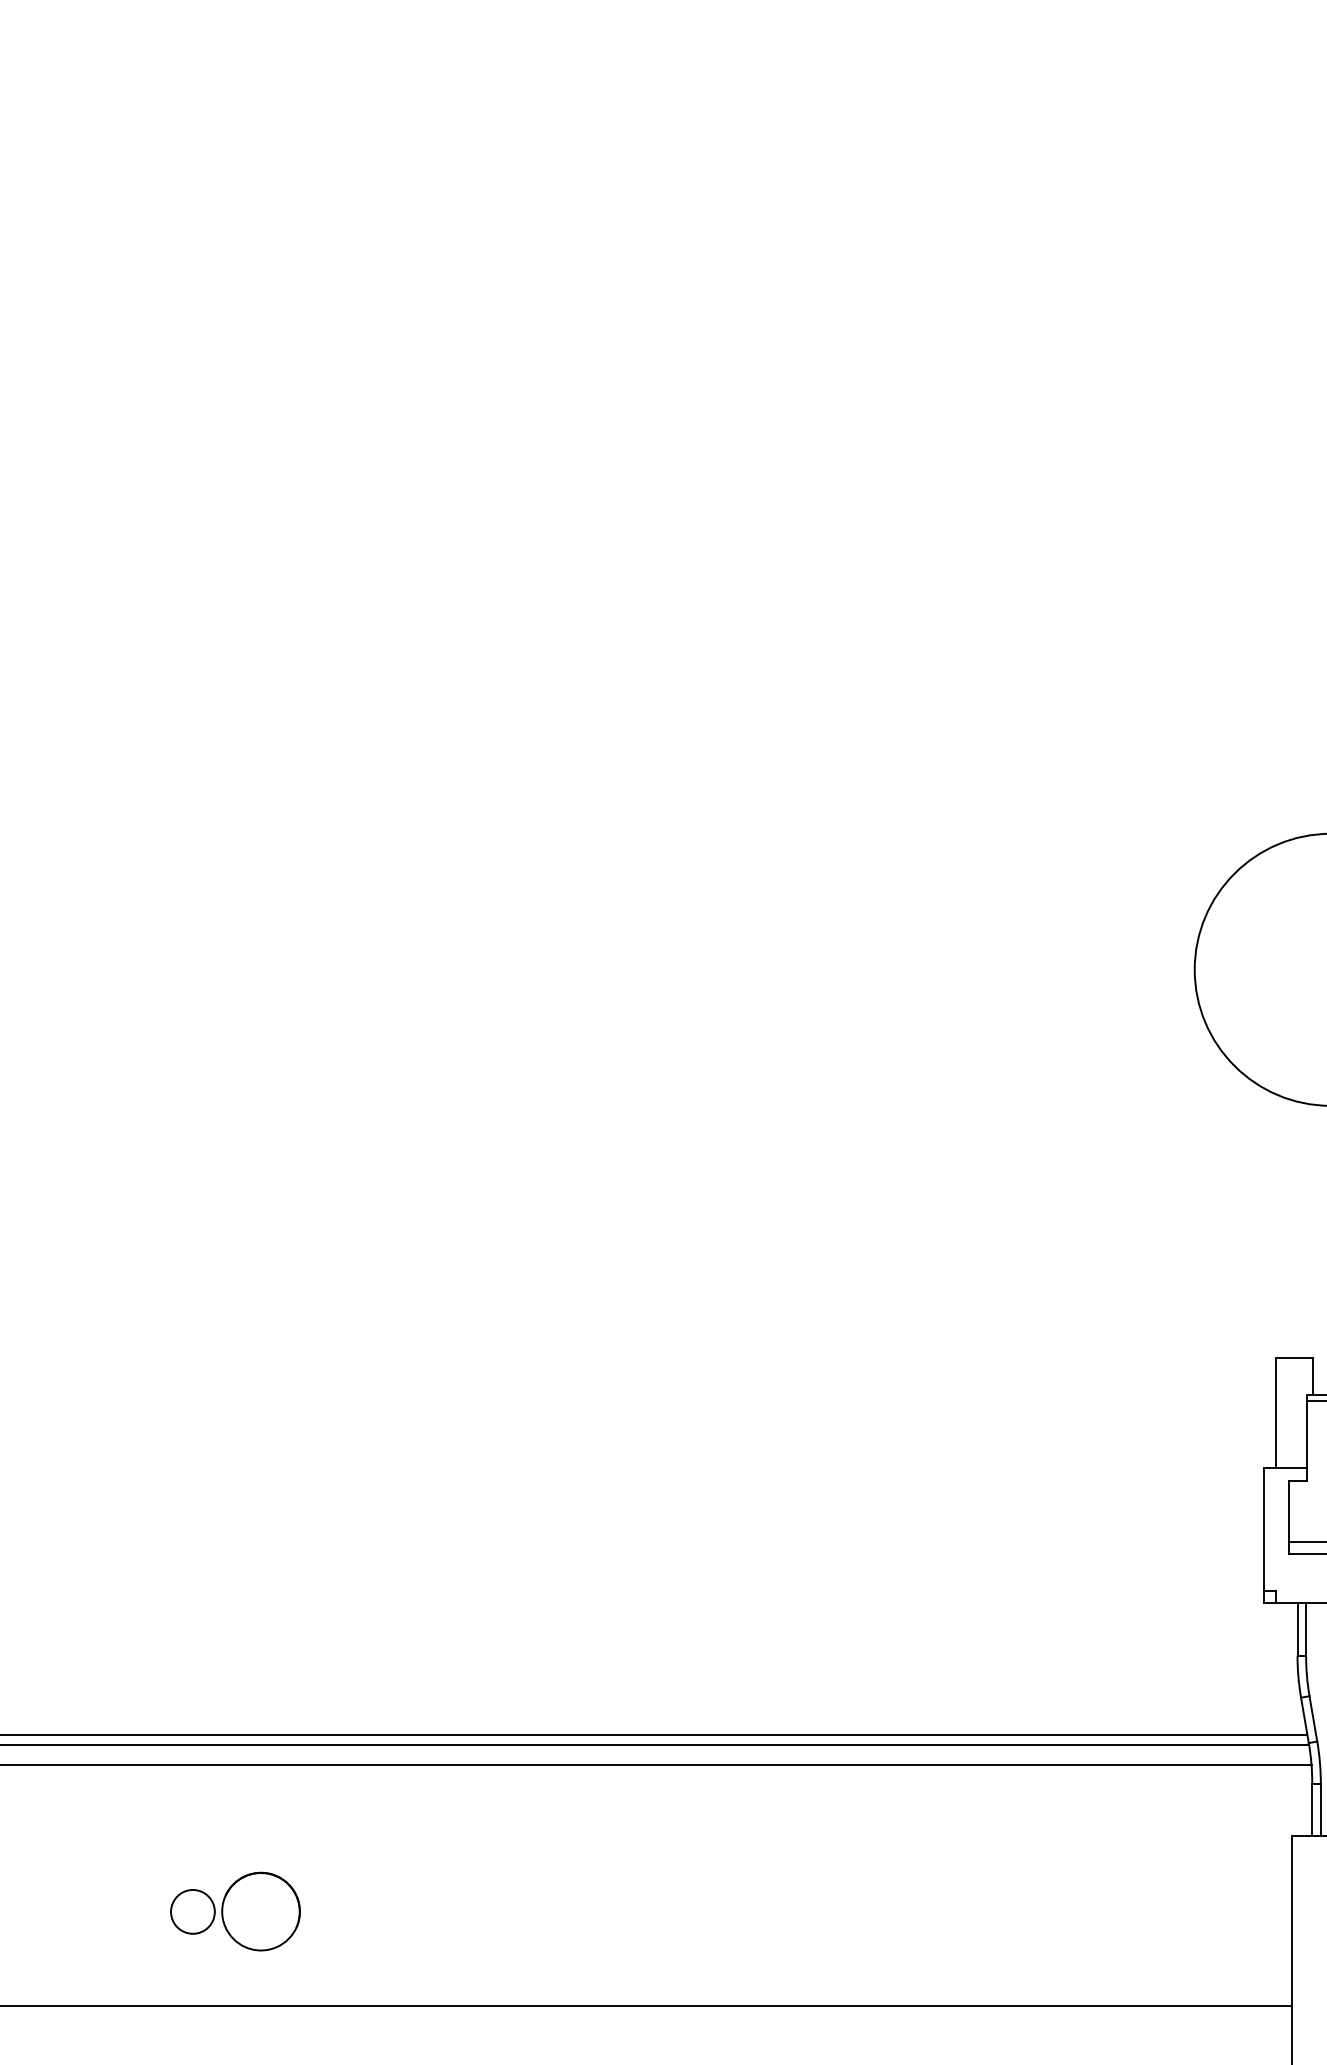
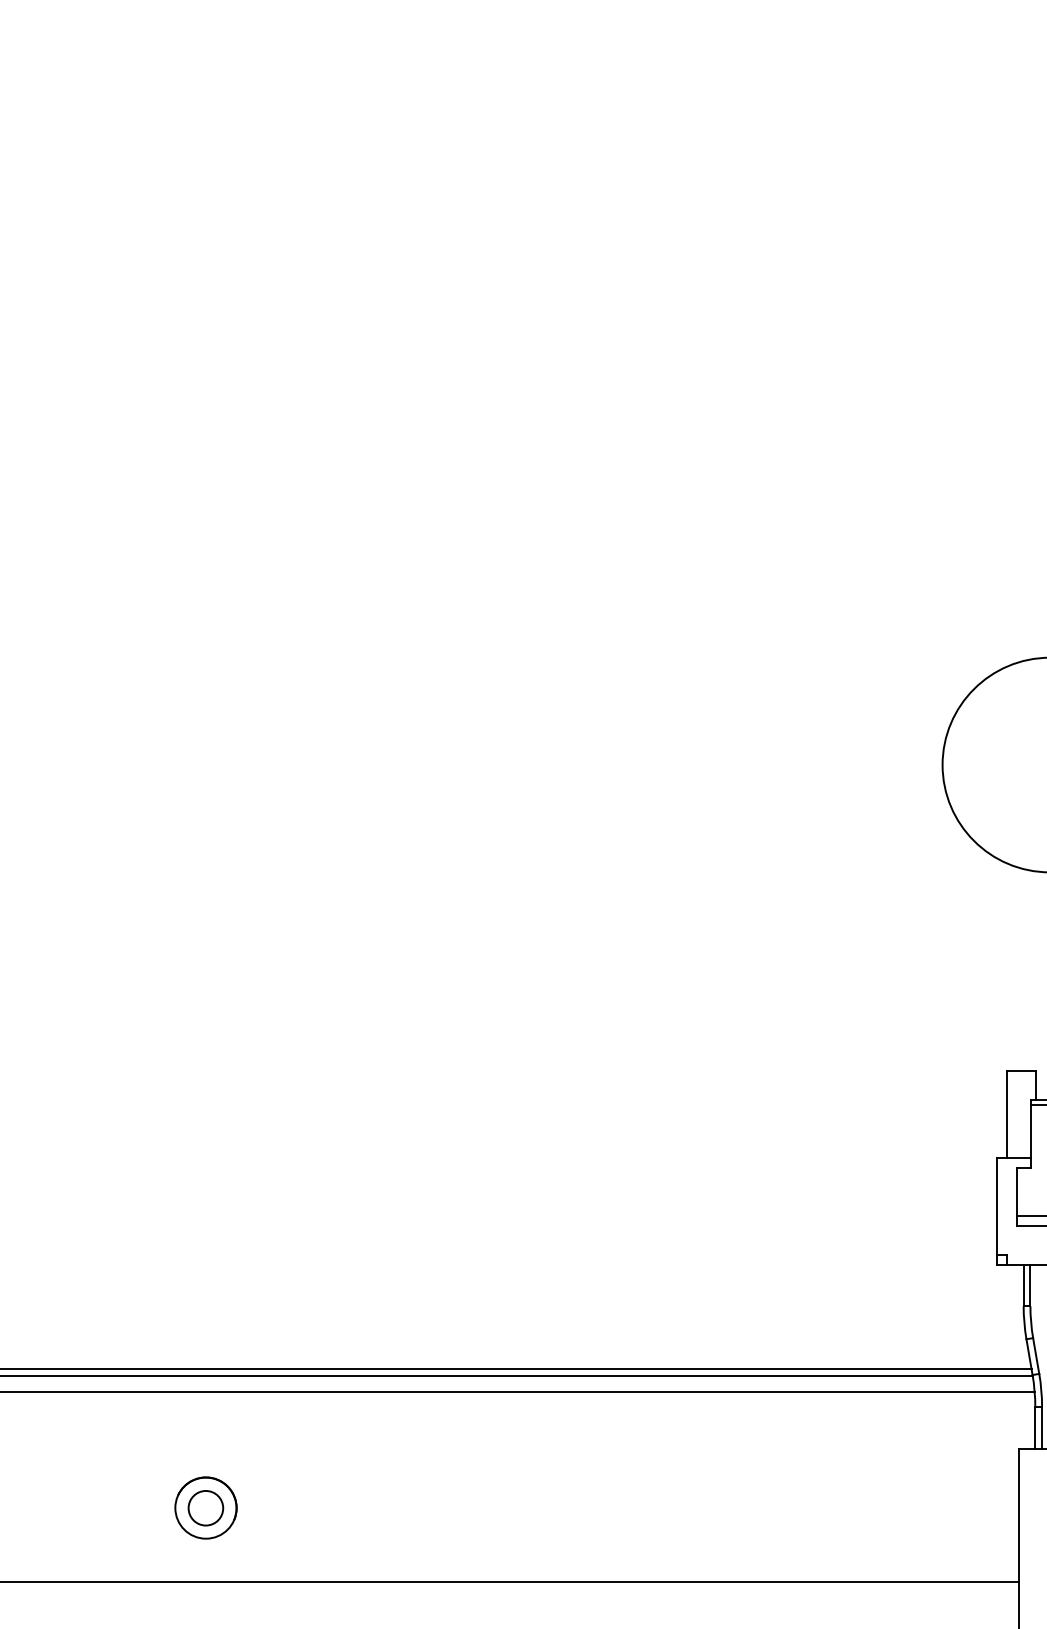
part: (192, 1911) -> (205, 1507), moved

